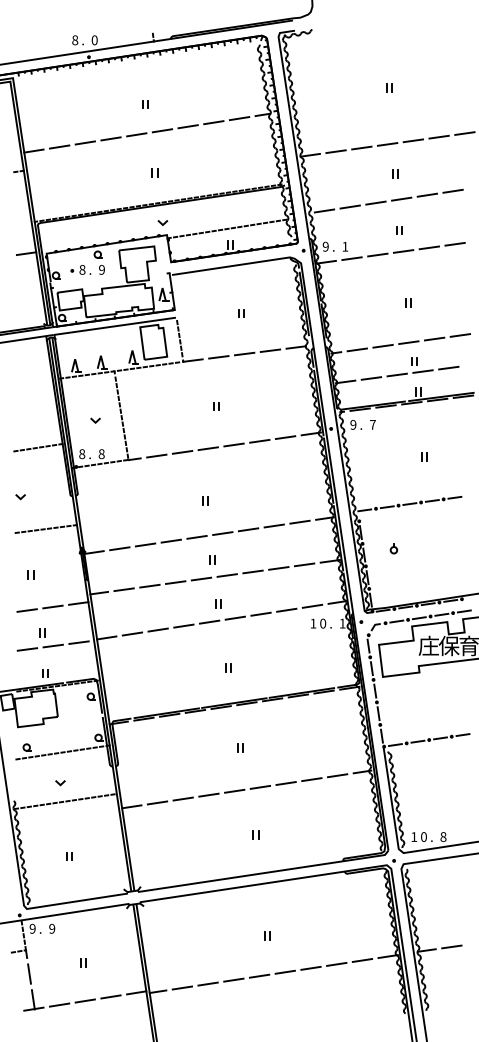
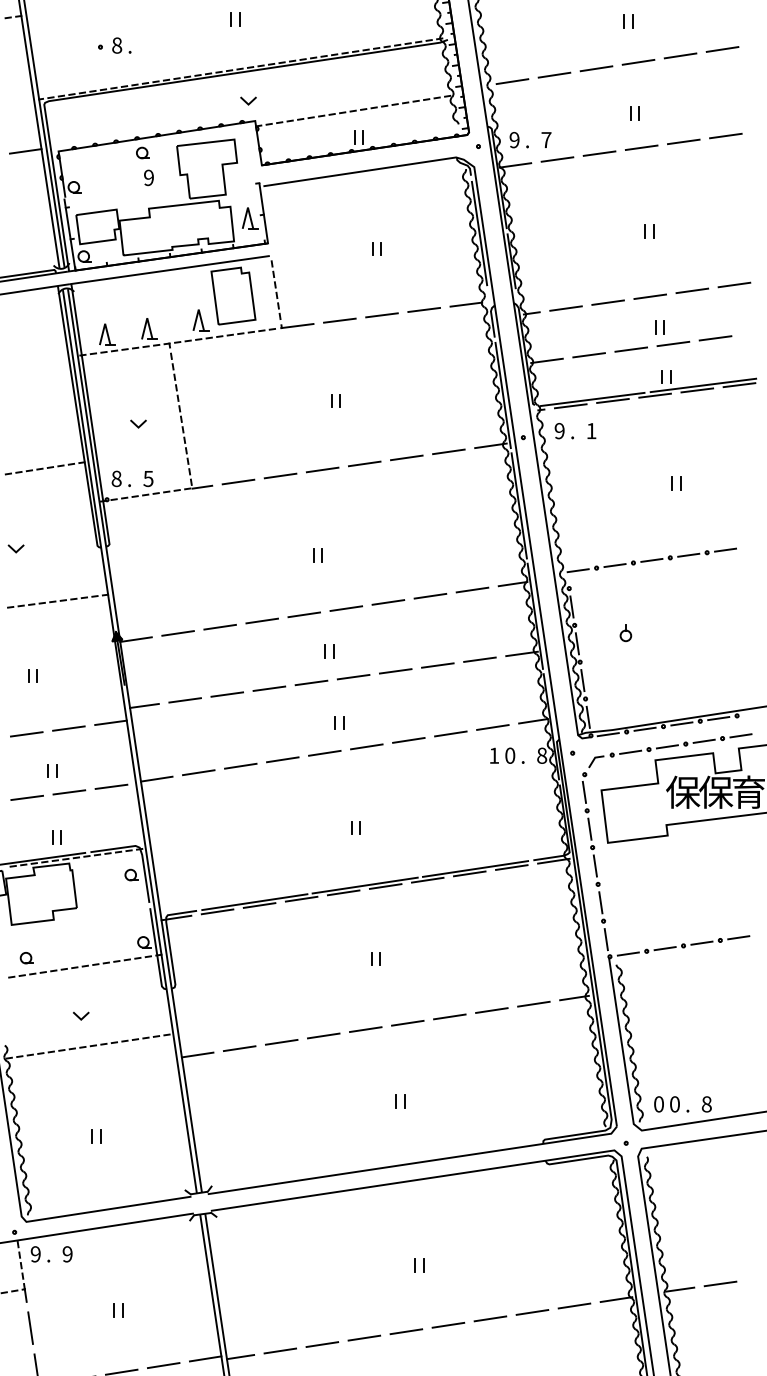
text: (345, 246) -> (546, 139), 1 -> 7
part: (80, 269) -> (113, 44), moved
text: (372, 424) -> (590, 430), 7 -> 1
text: (101, 453) -> (148, 477), 8 -> 5
text: (342, 623) -> (541, 755), 1 -> 8
text: (428, 645) -> (682, 791), 庄 -> 保
text: (414, 836) -> (659, 1103), 1 -> 0

